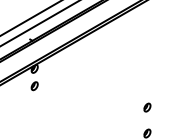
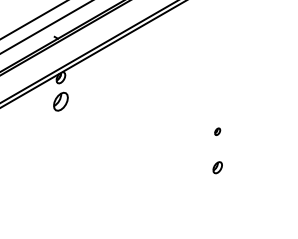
part: (34, 85) -> (60, 101), size x1.6
part: (147, 107) -> (217, 131), size x0.6

